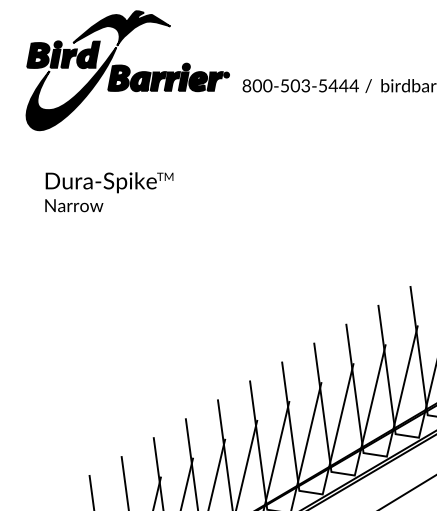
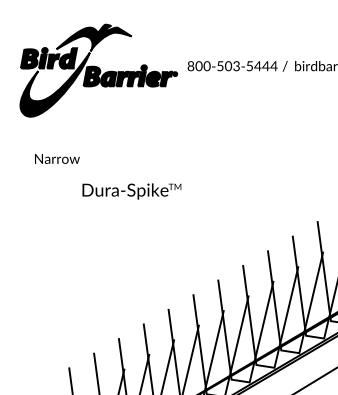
part: (127, 70) -> (98, 70), moved
text: (109, 182) -> (131, 191), moved

